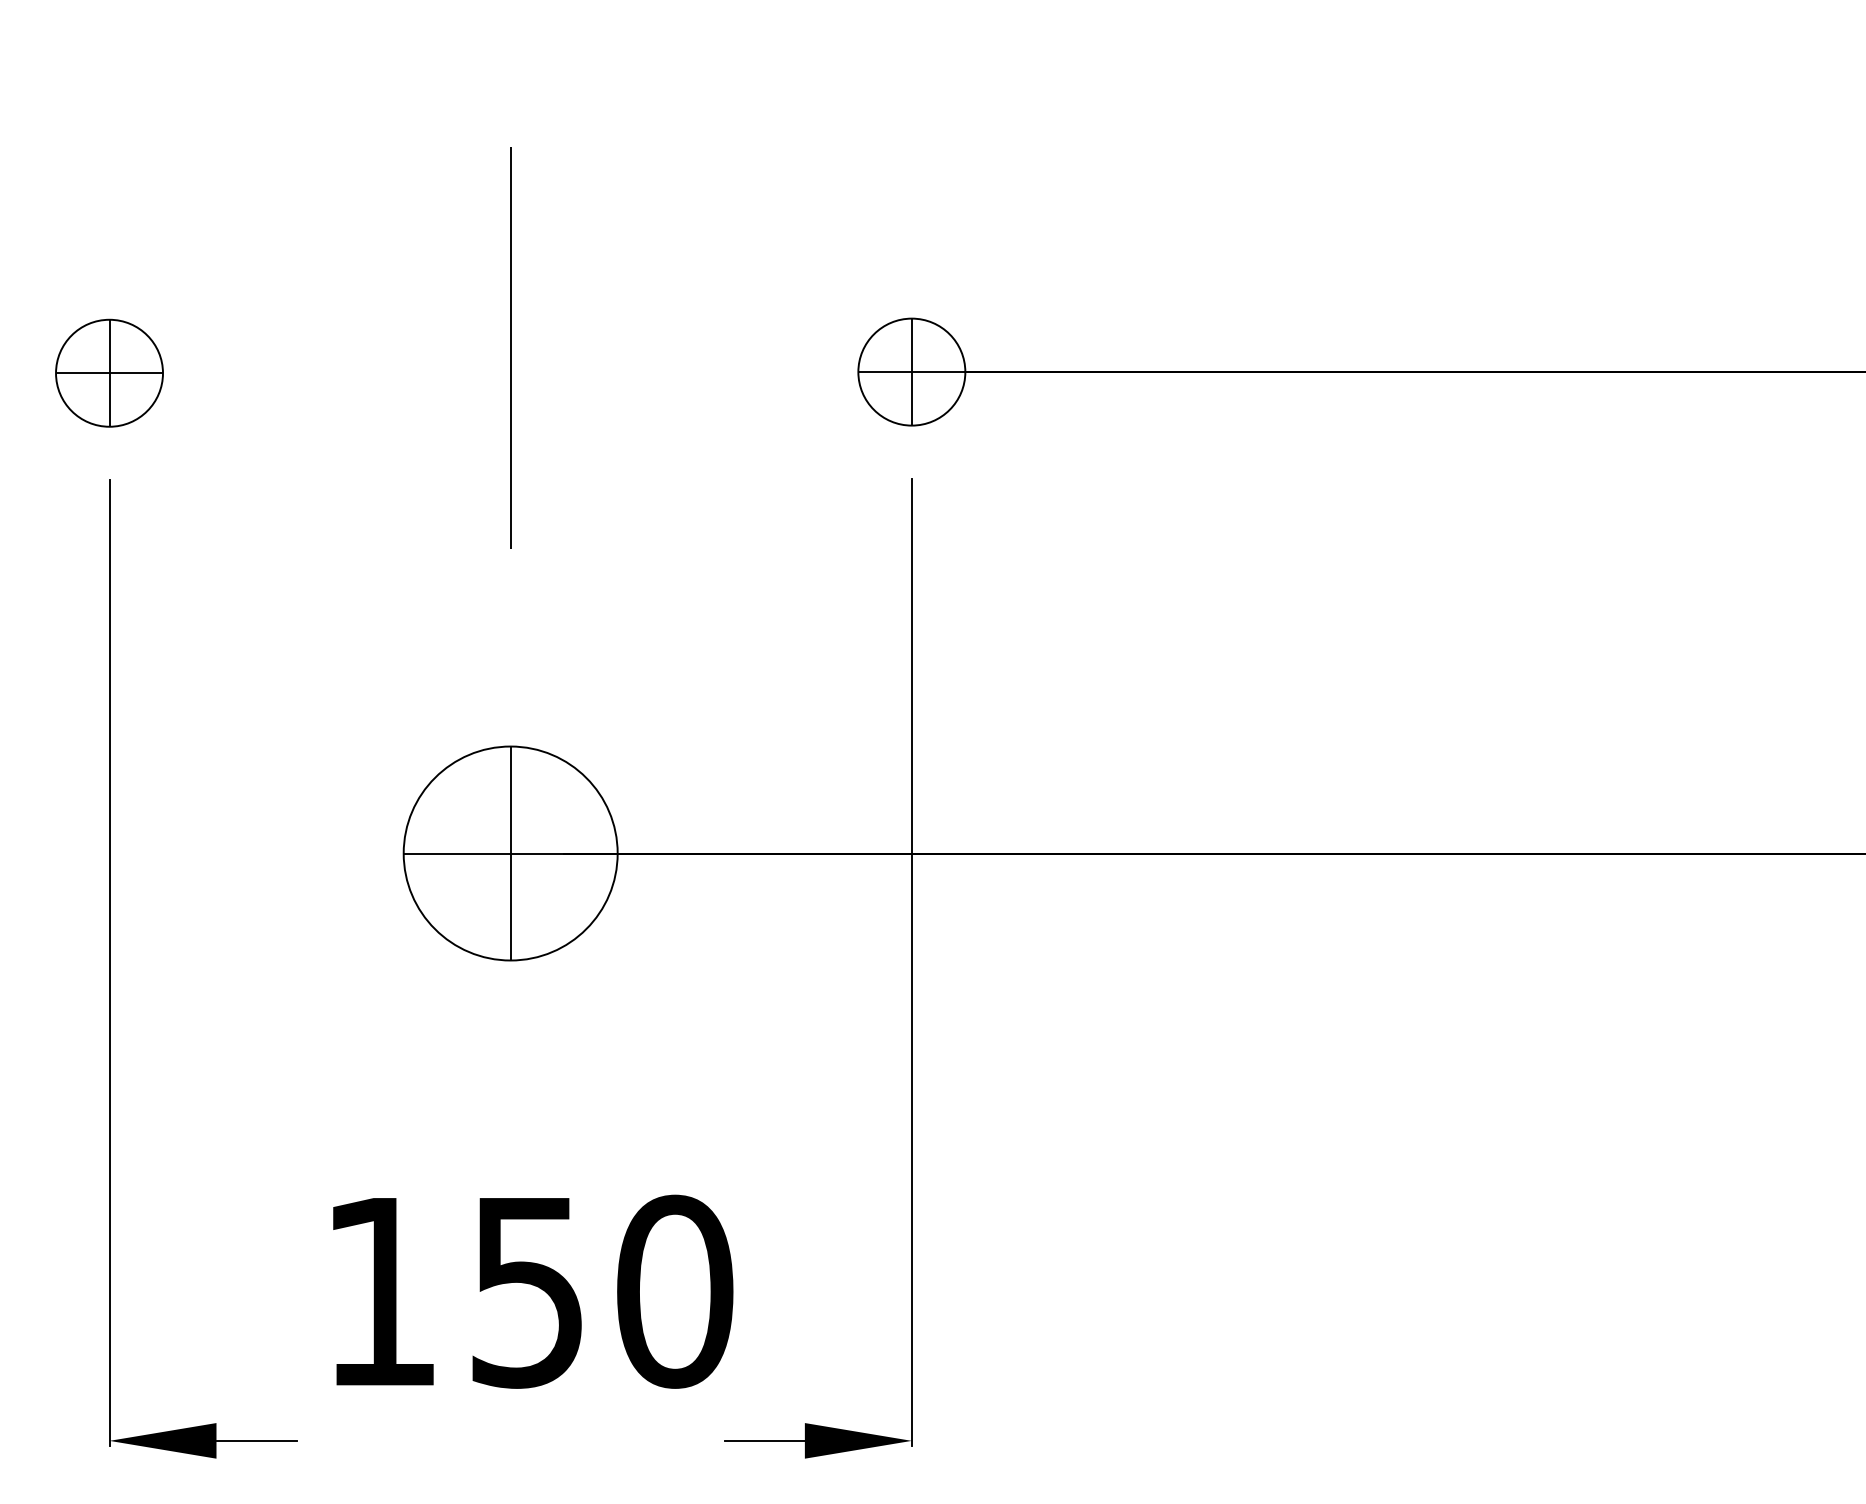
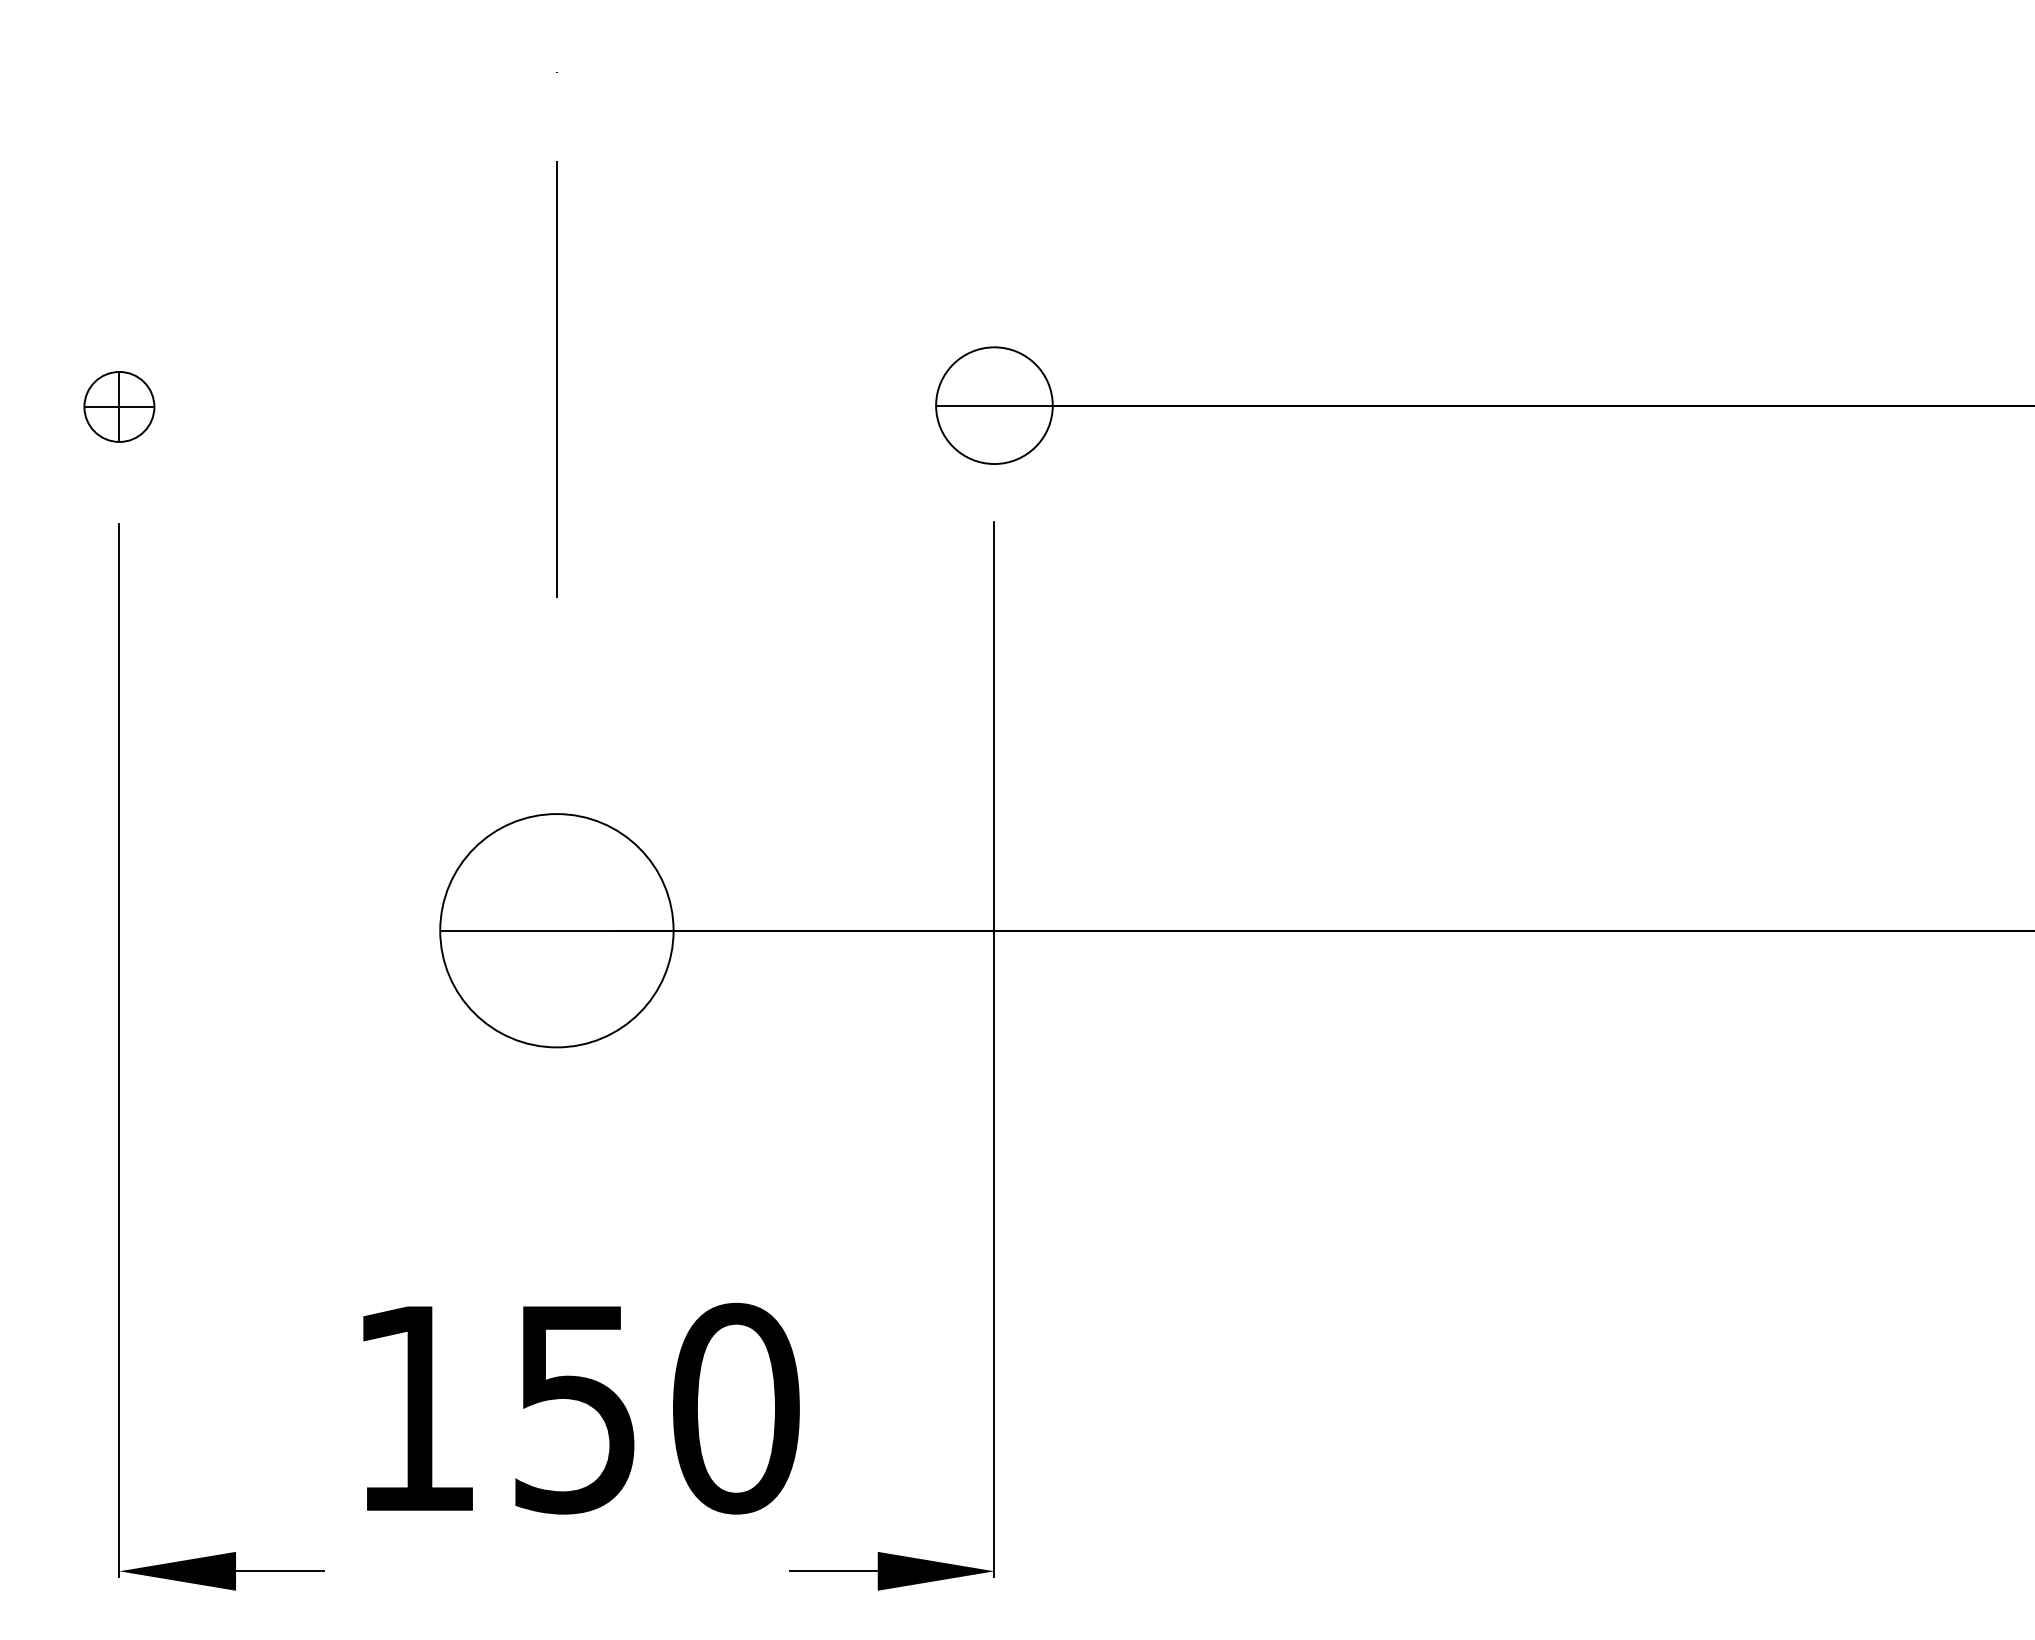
line: (911, 371) -> (994, 405), removed
part: (109, 372) -> (119, 406), size x0.6
line: (510, 853) -> (556, 930), removed

